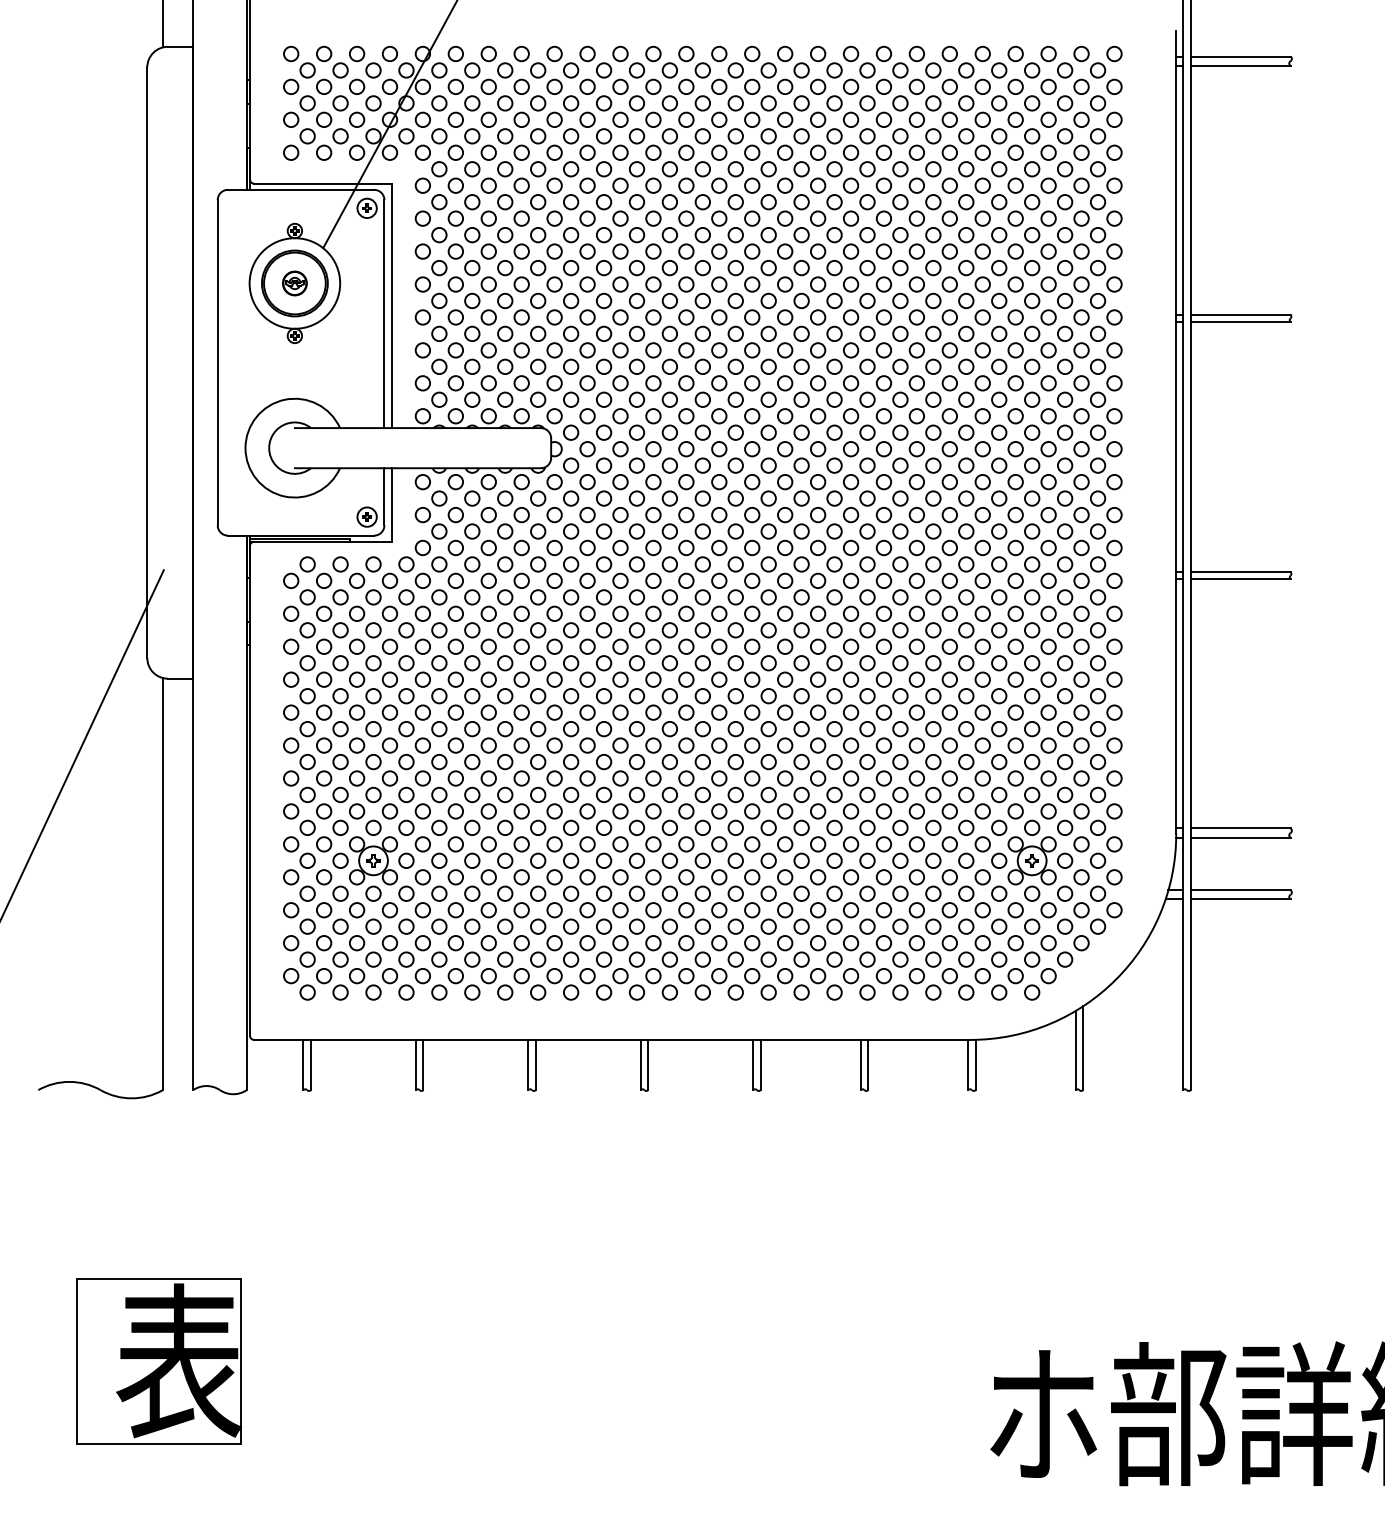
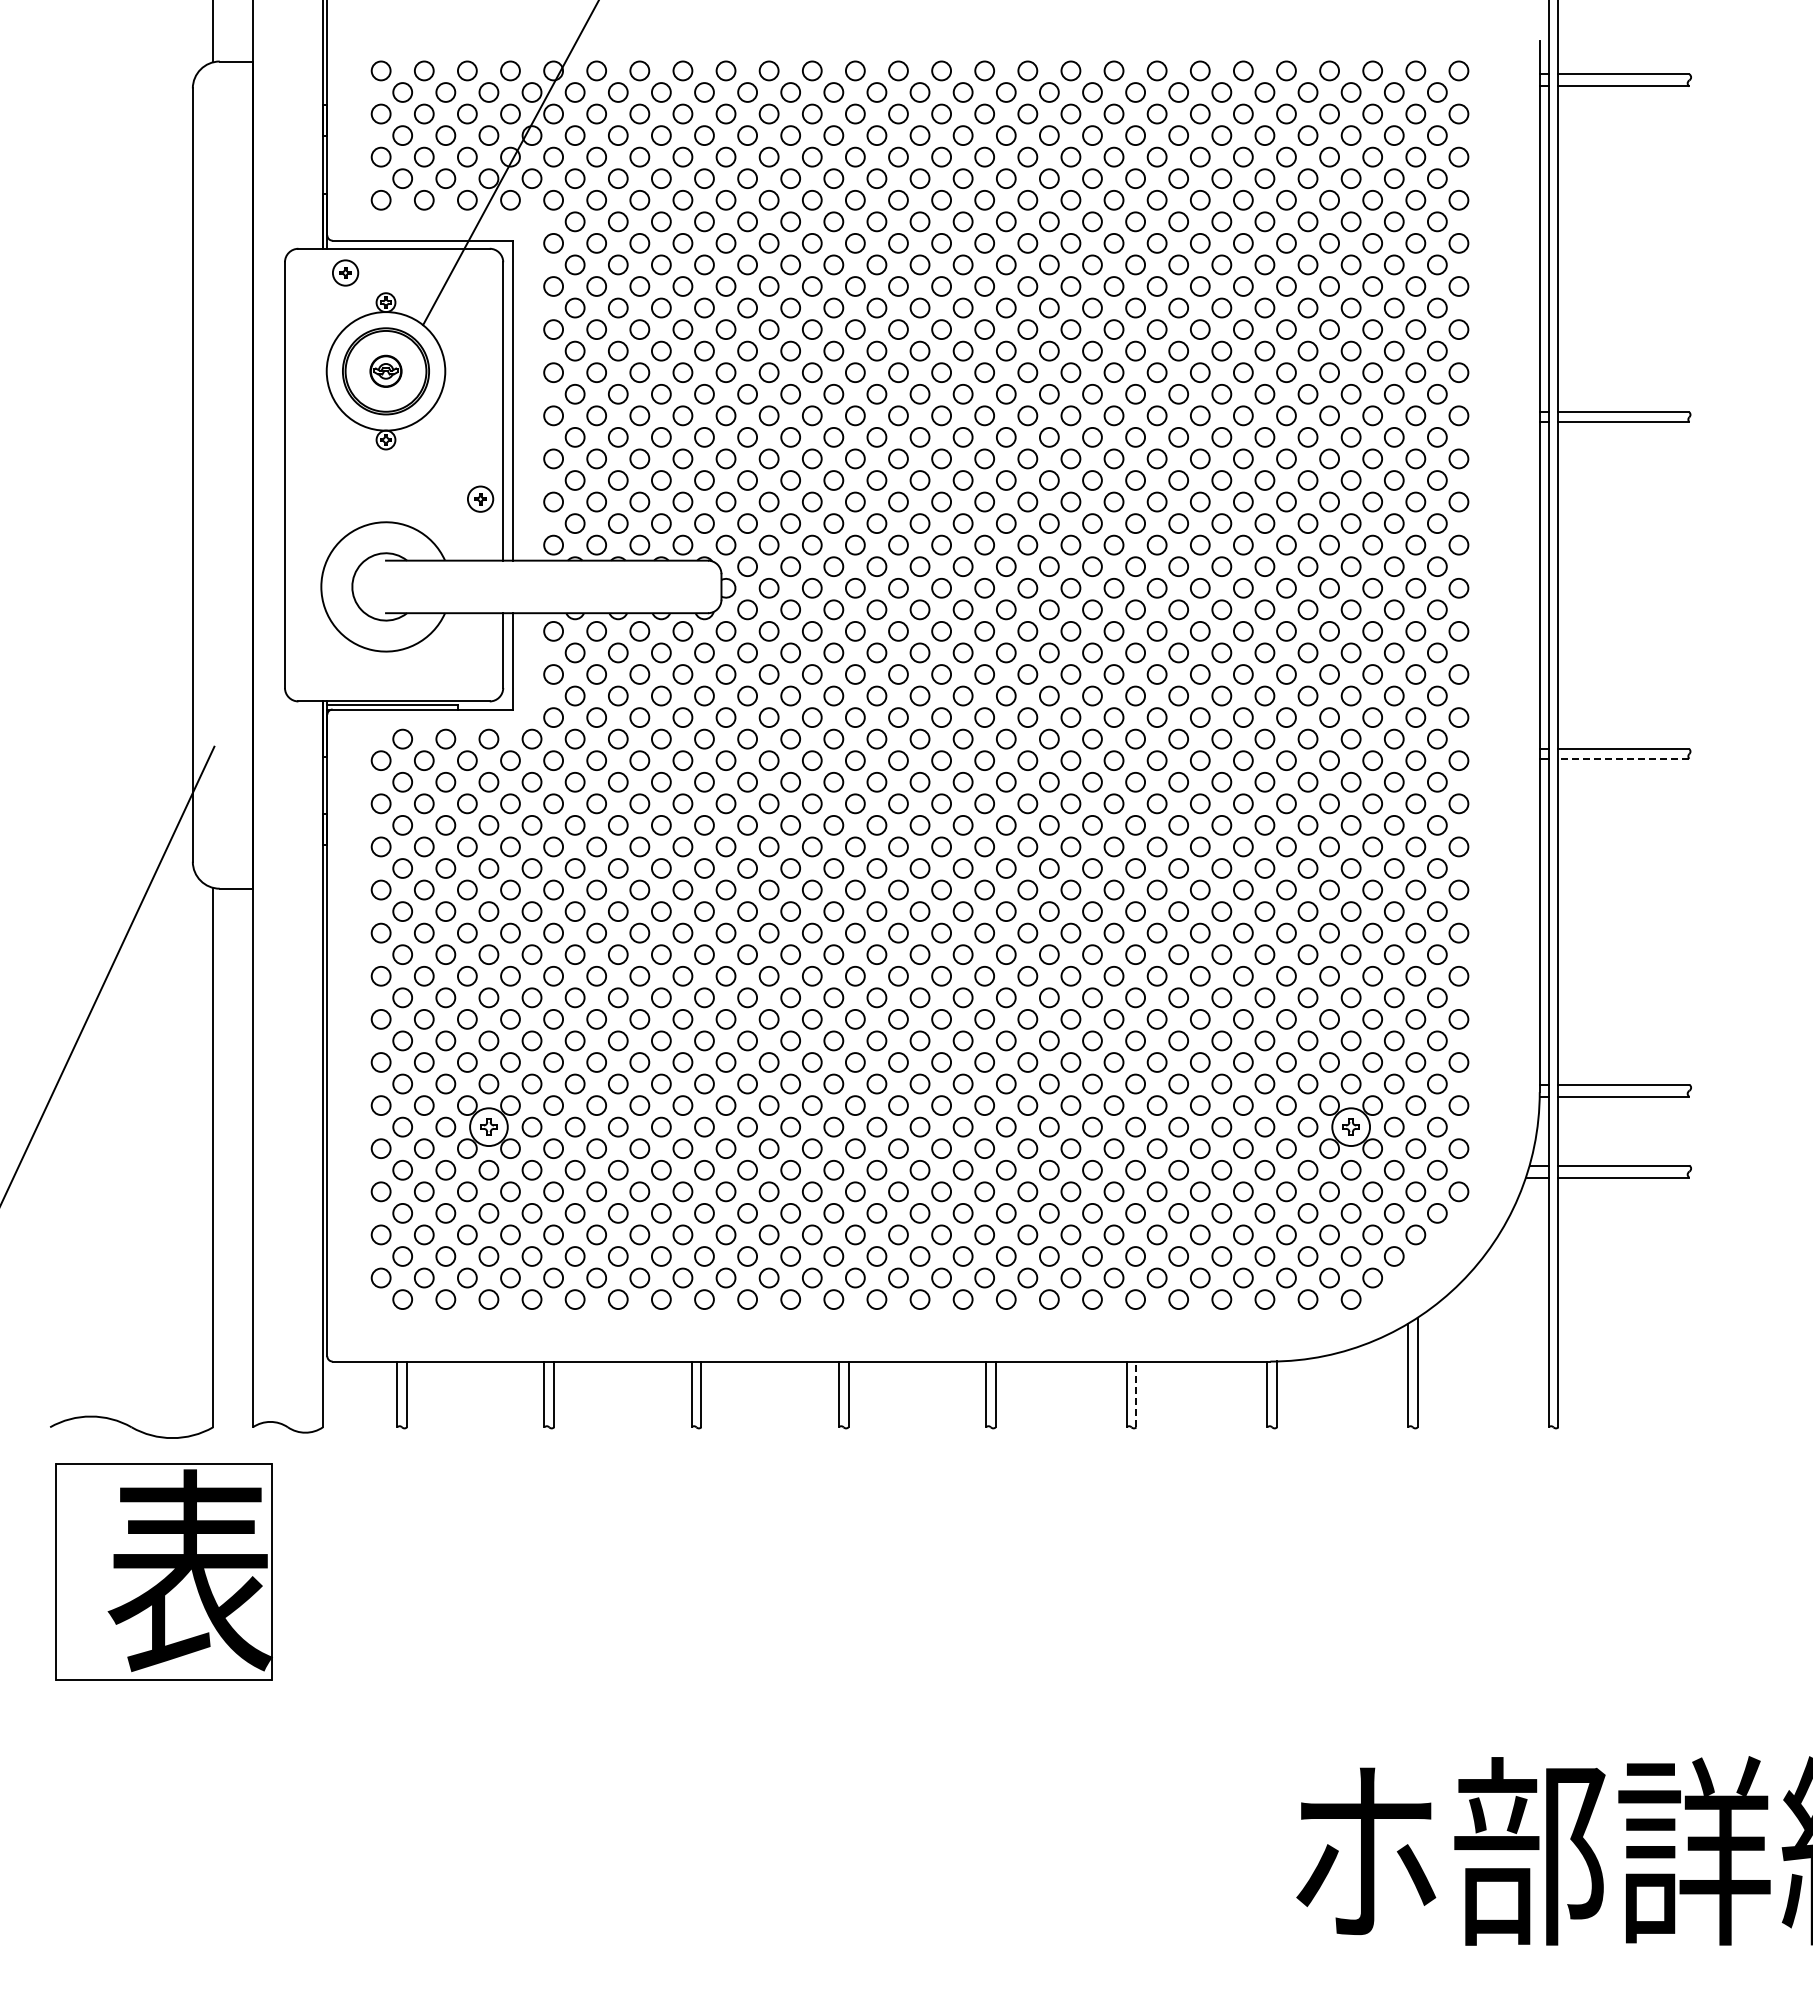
part: (367, 207) -> (345, 272), moved
part: (367, 516) -> (480, 498), moved
line: (1240, 579) -> (1623, 758), solid -> dashed
line: (868, 1065) -> (1136, 1394), solid -> dashed
part: (158, 1361) -> (163, 1571), moved

